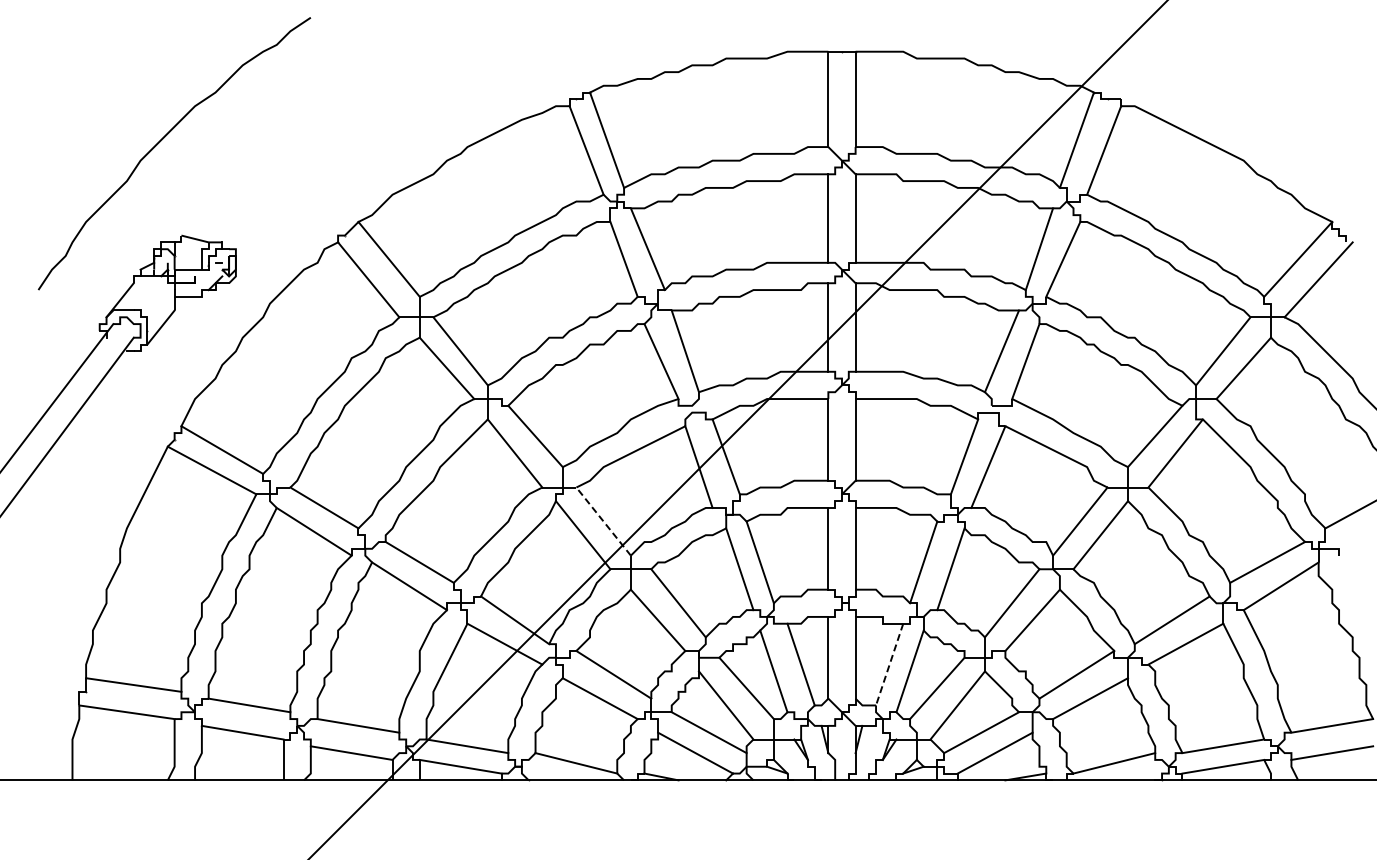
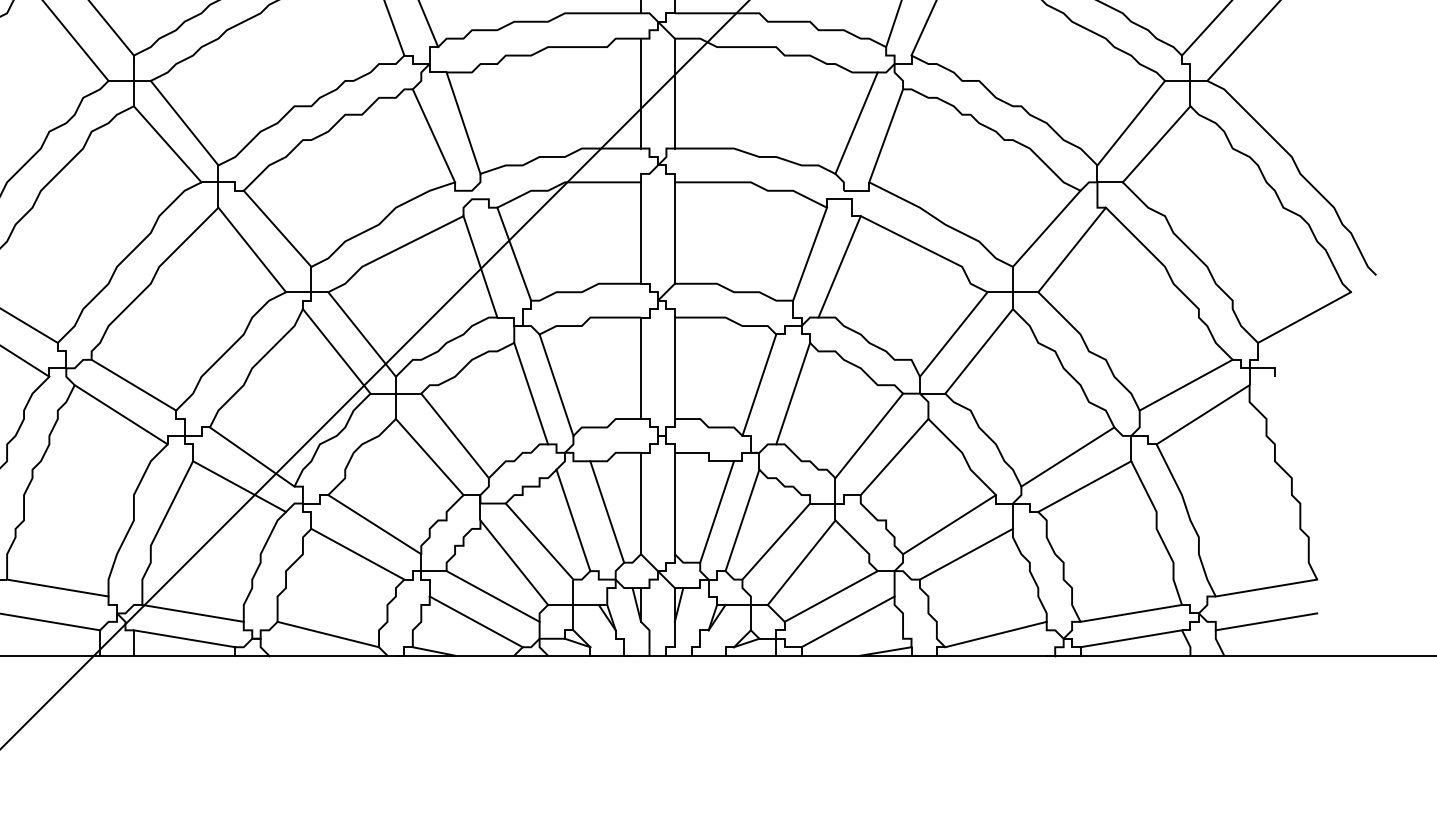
line: (603, 521) -> (361, 334), dashed -> solid
line: (889, 665) -> (716, 513), dashed -> solid

